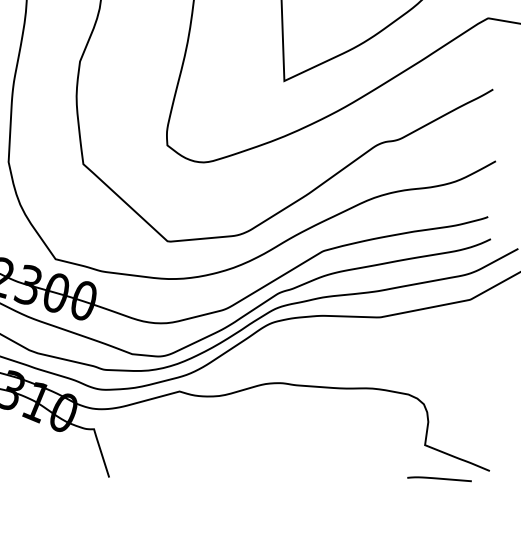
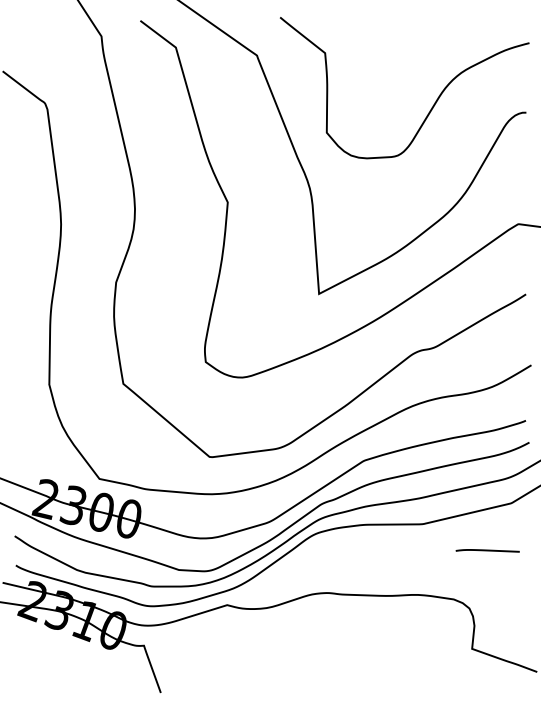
line: (439, 478) -> (487, 550), moved

